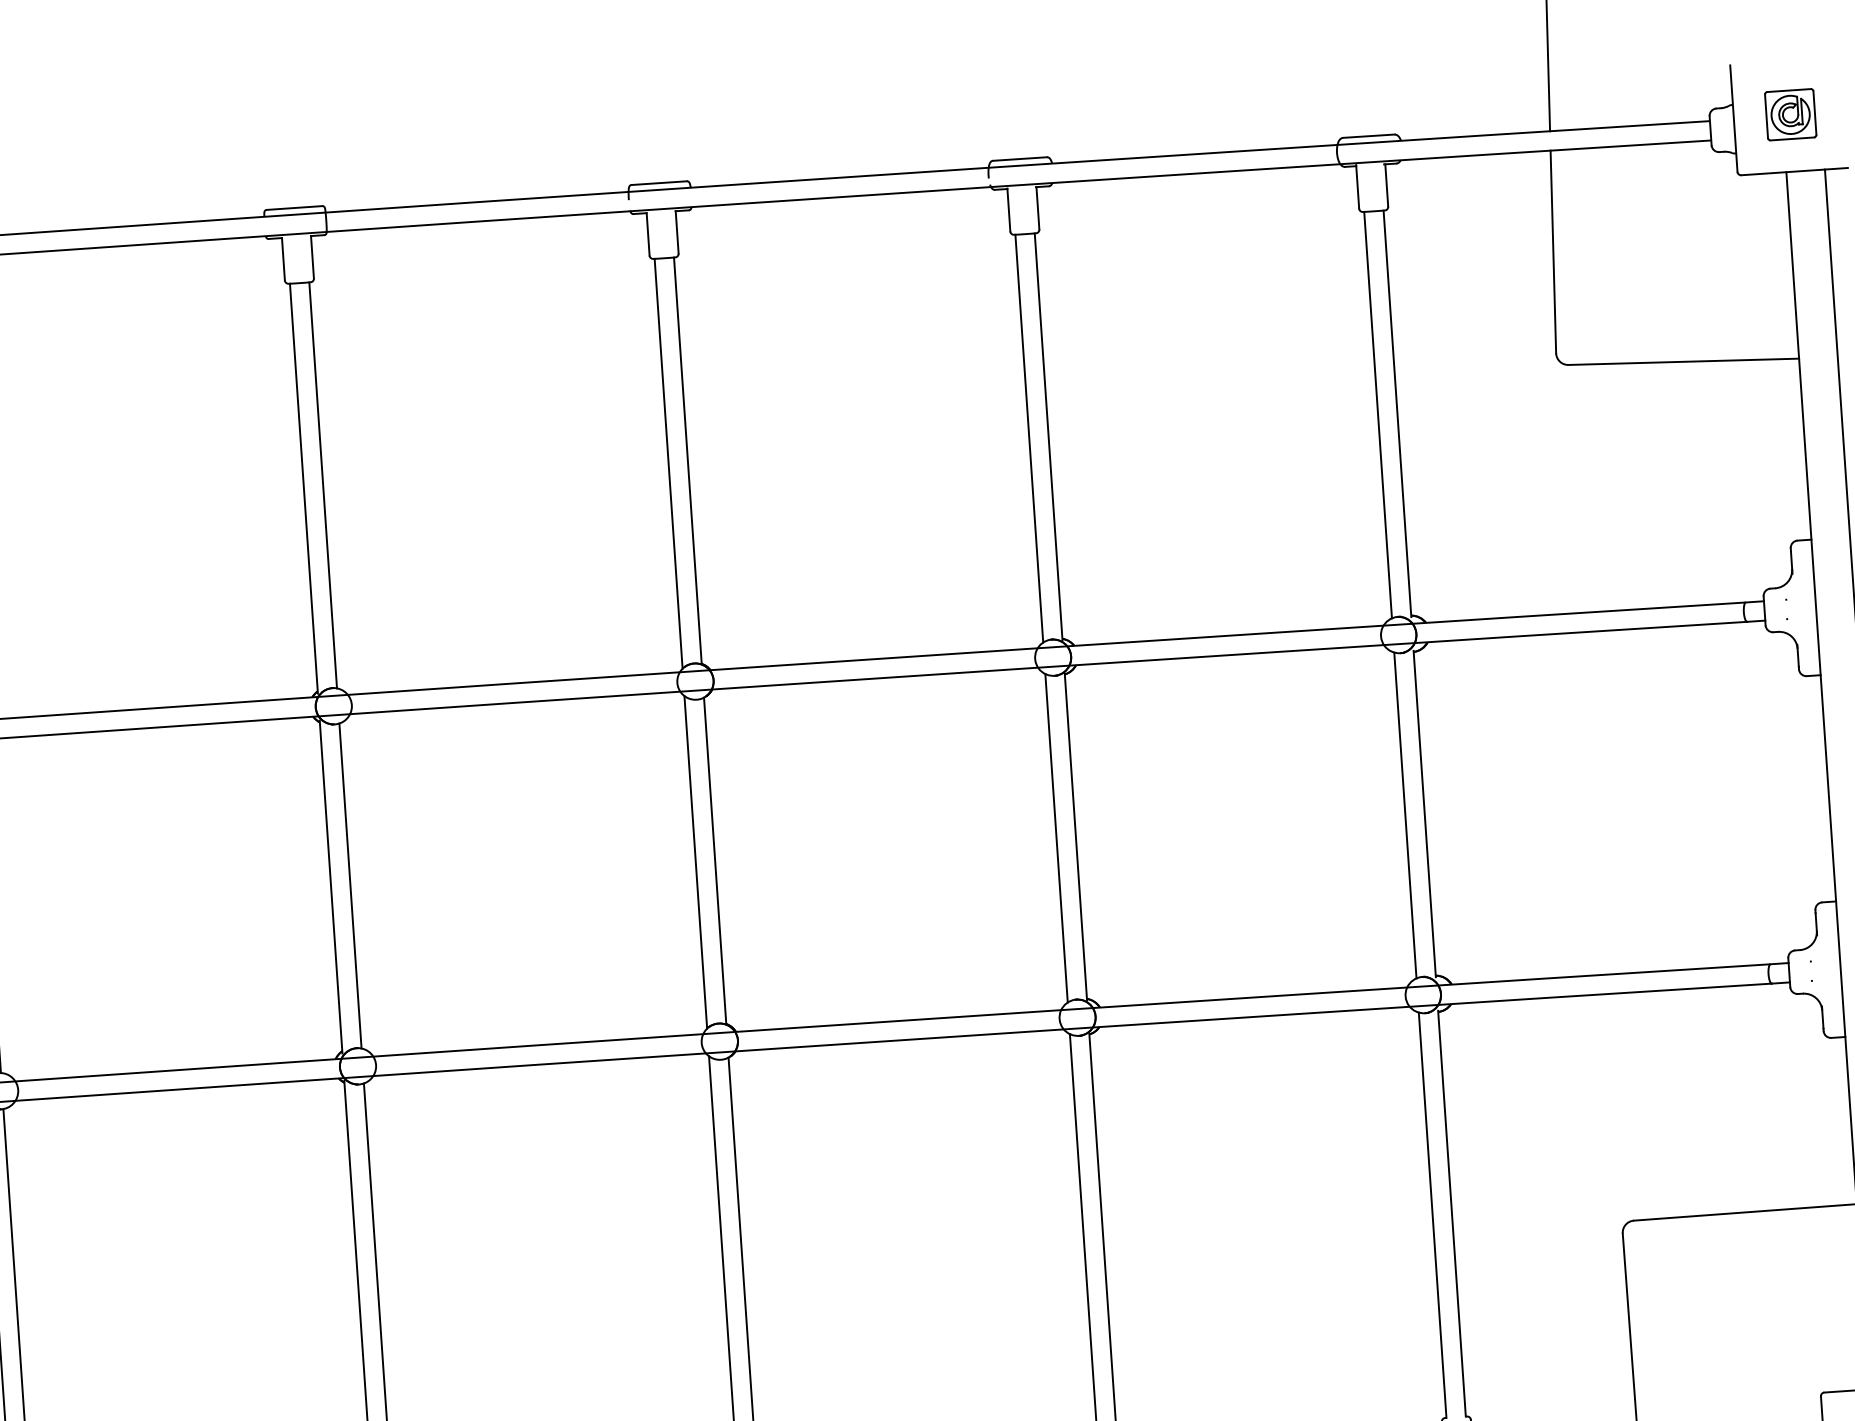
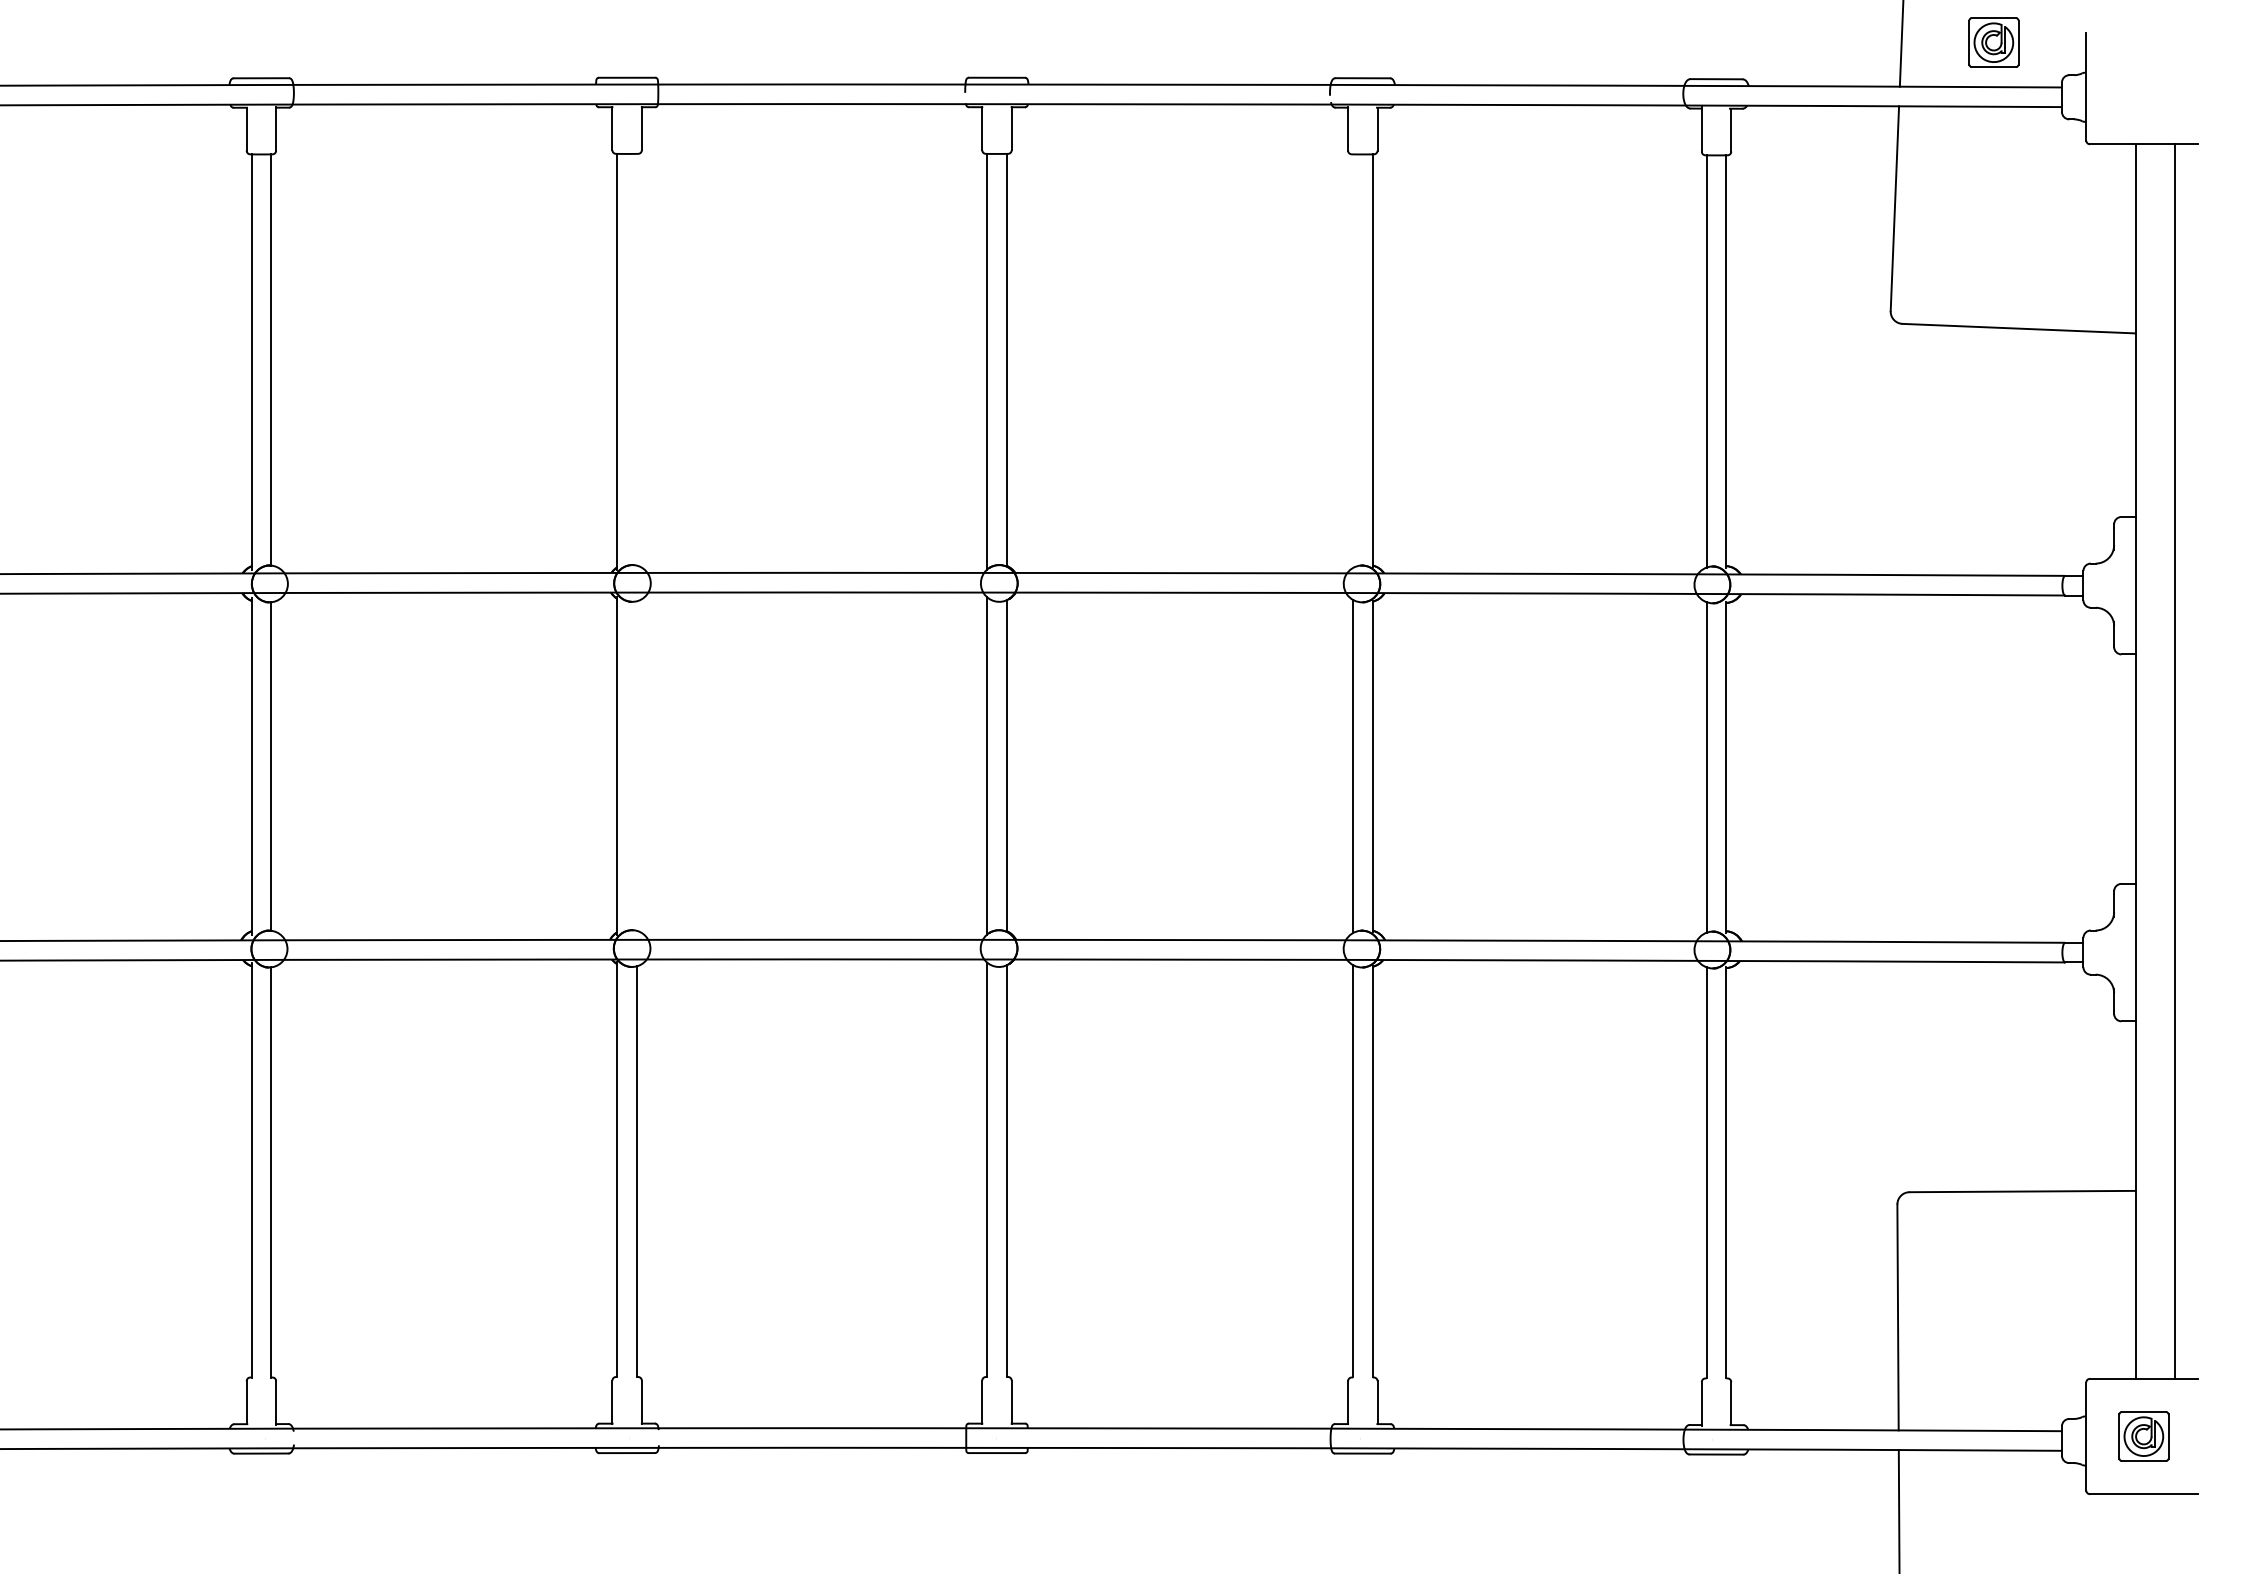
part: (1790, 114) -> (1993, 42), moved
line: (1029, 437) -> (1353, 360), removed
line: (322, 485) -> (636, 359), removed
line: (350, 885) -> (636, 765), removed

